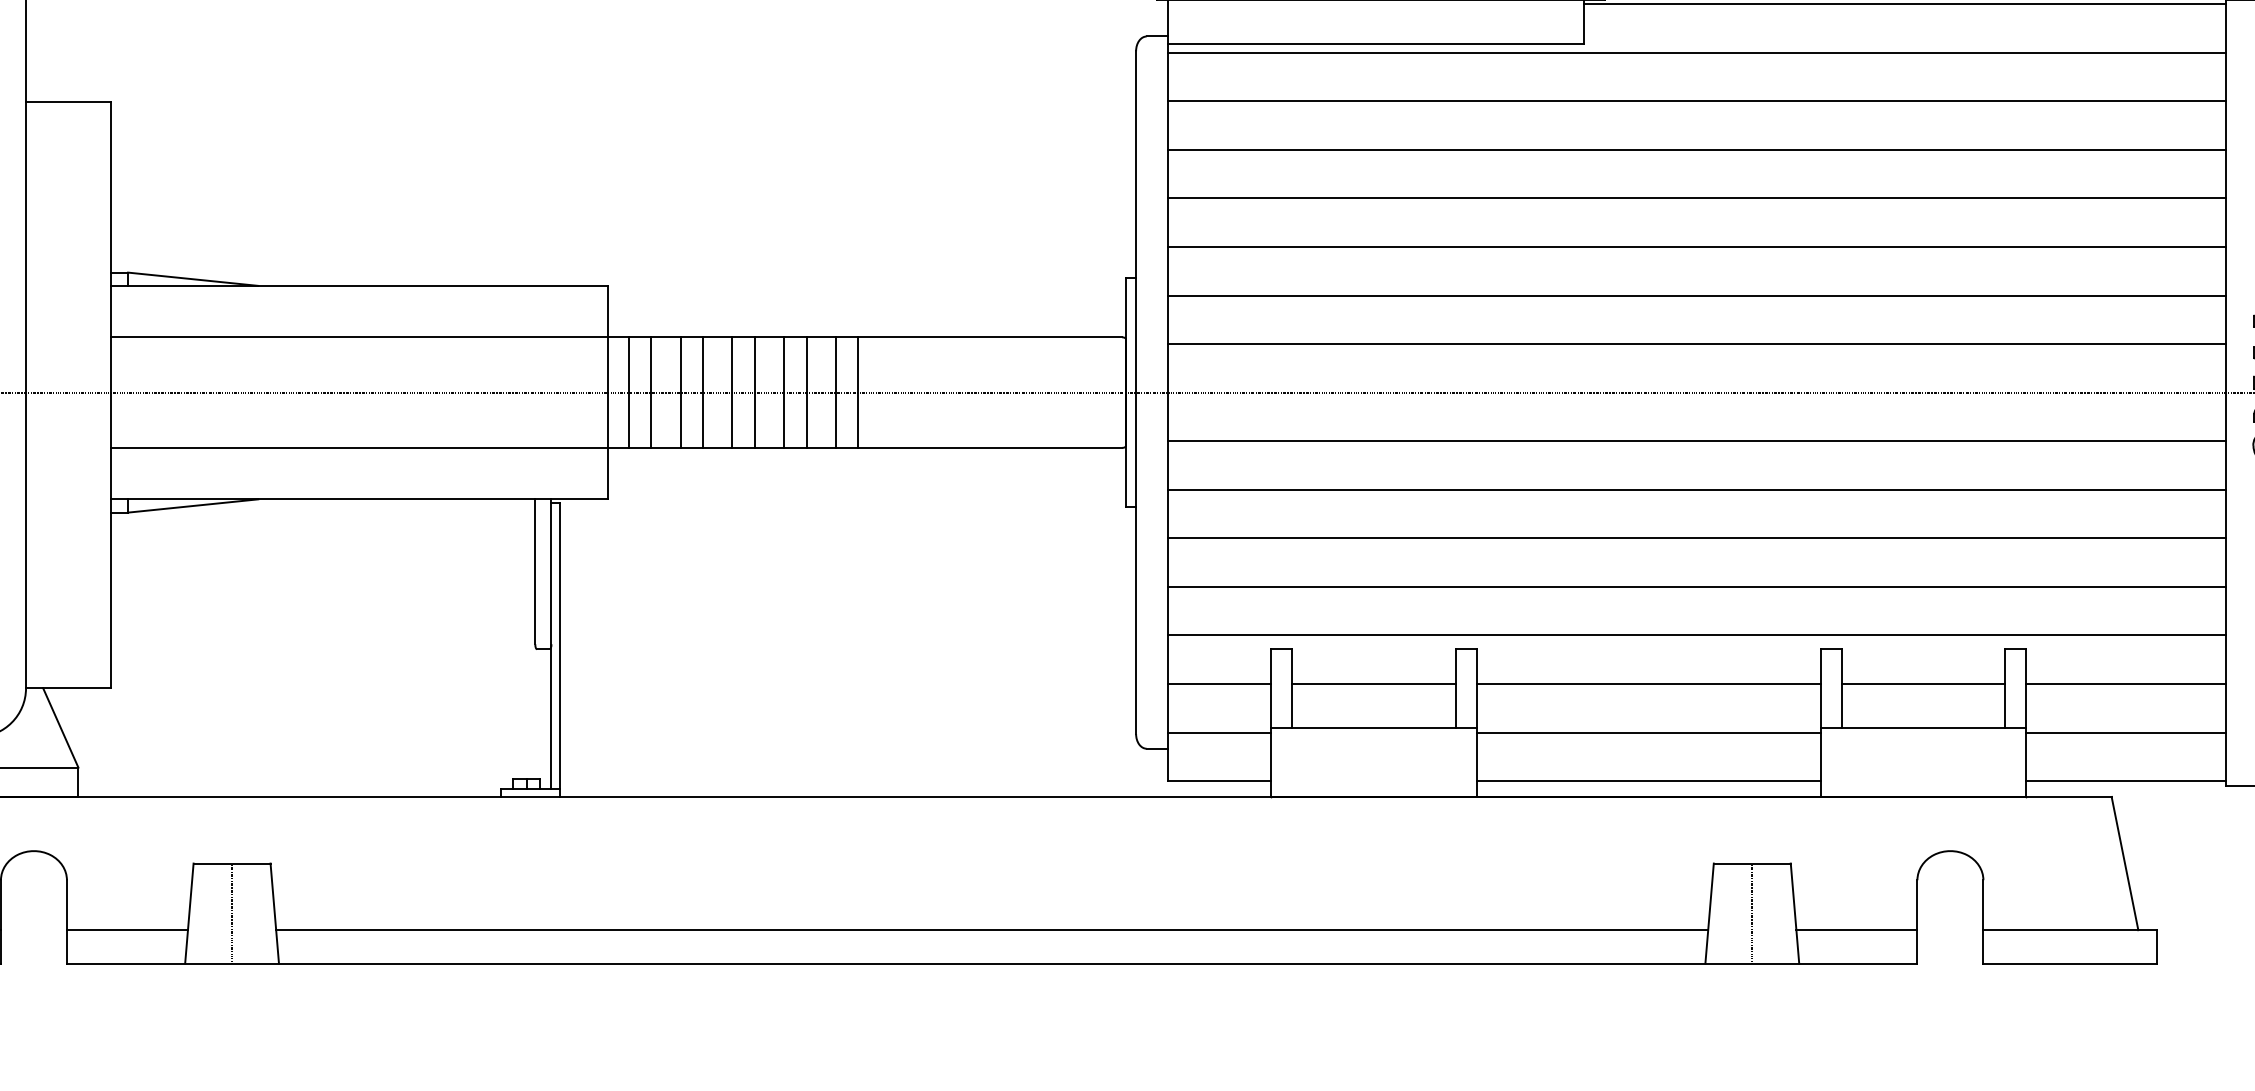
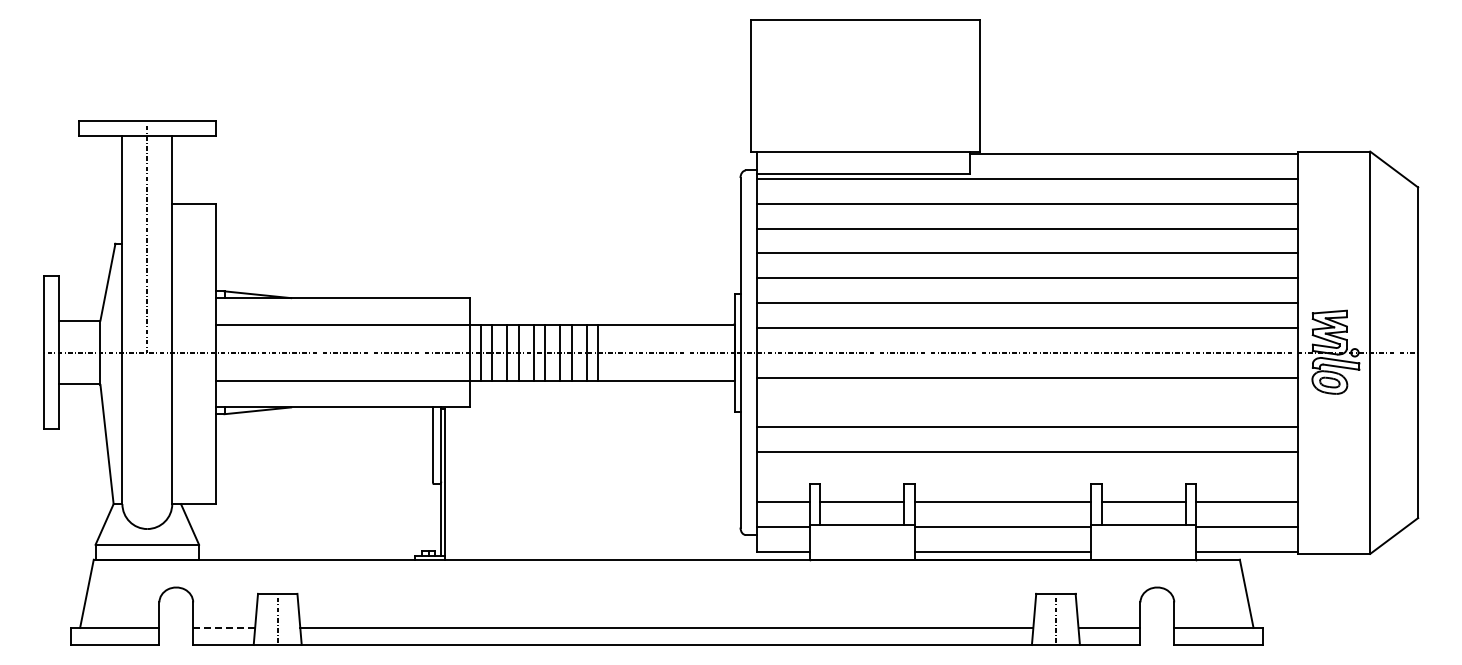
line: (1696, 489) -> (1027, 402), removed
line: (1696, 636) -> (1027, 477), removed
line: (128, 929) -> (224, 627), solid -> dashed

